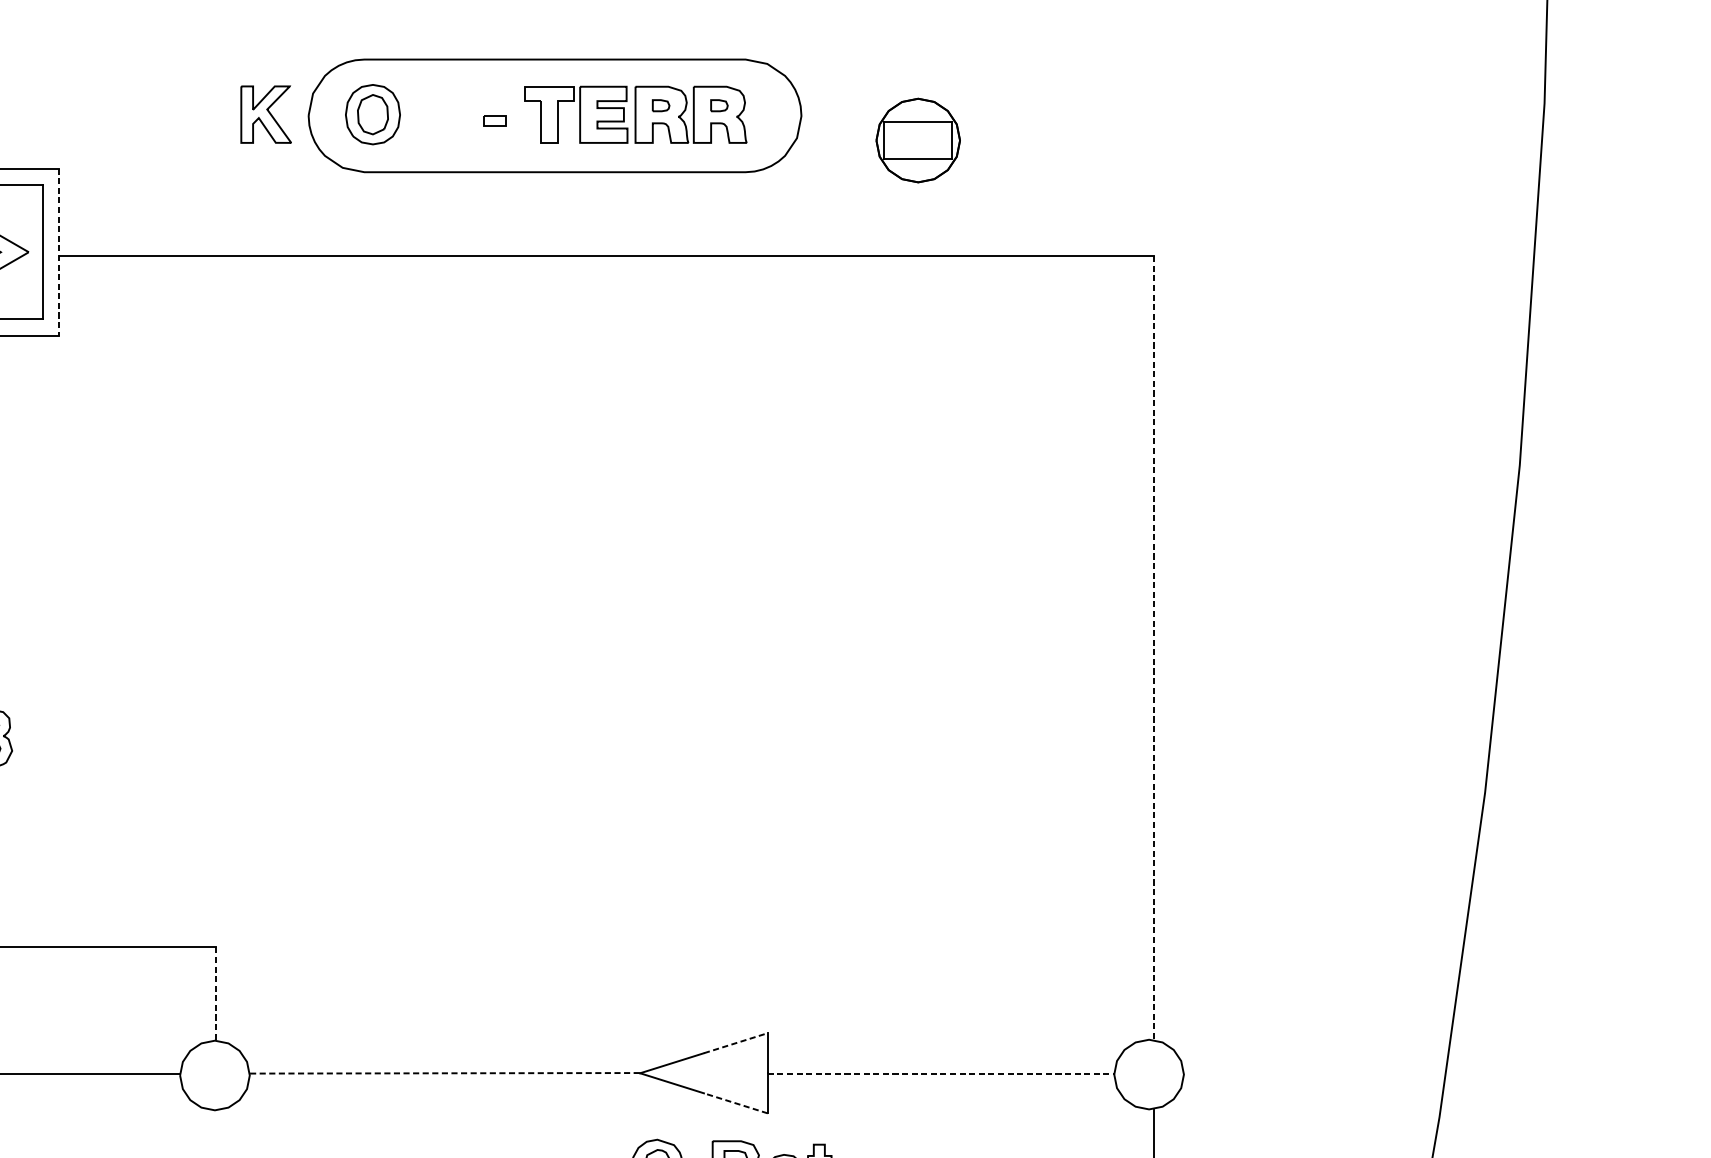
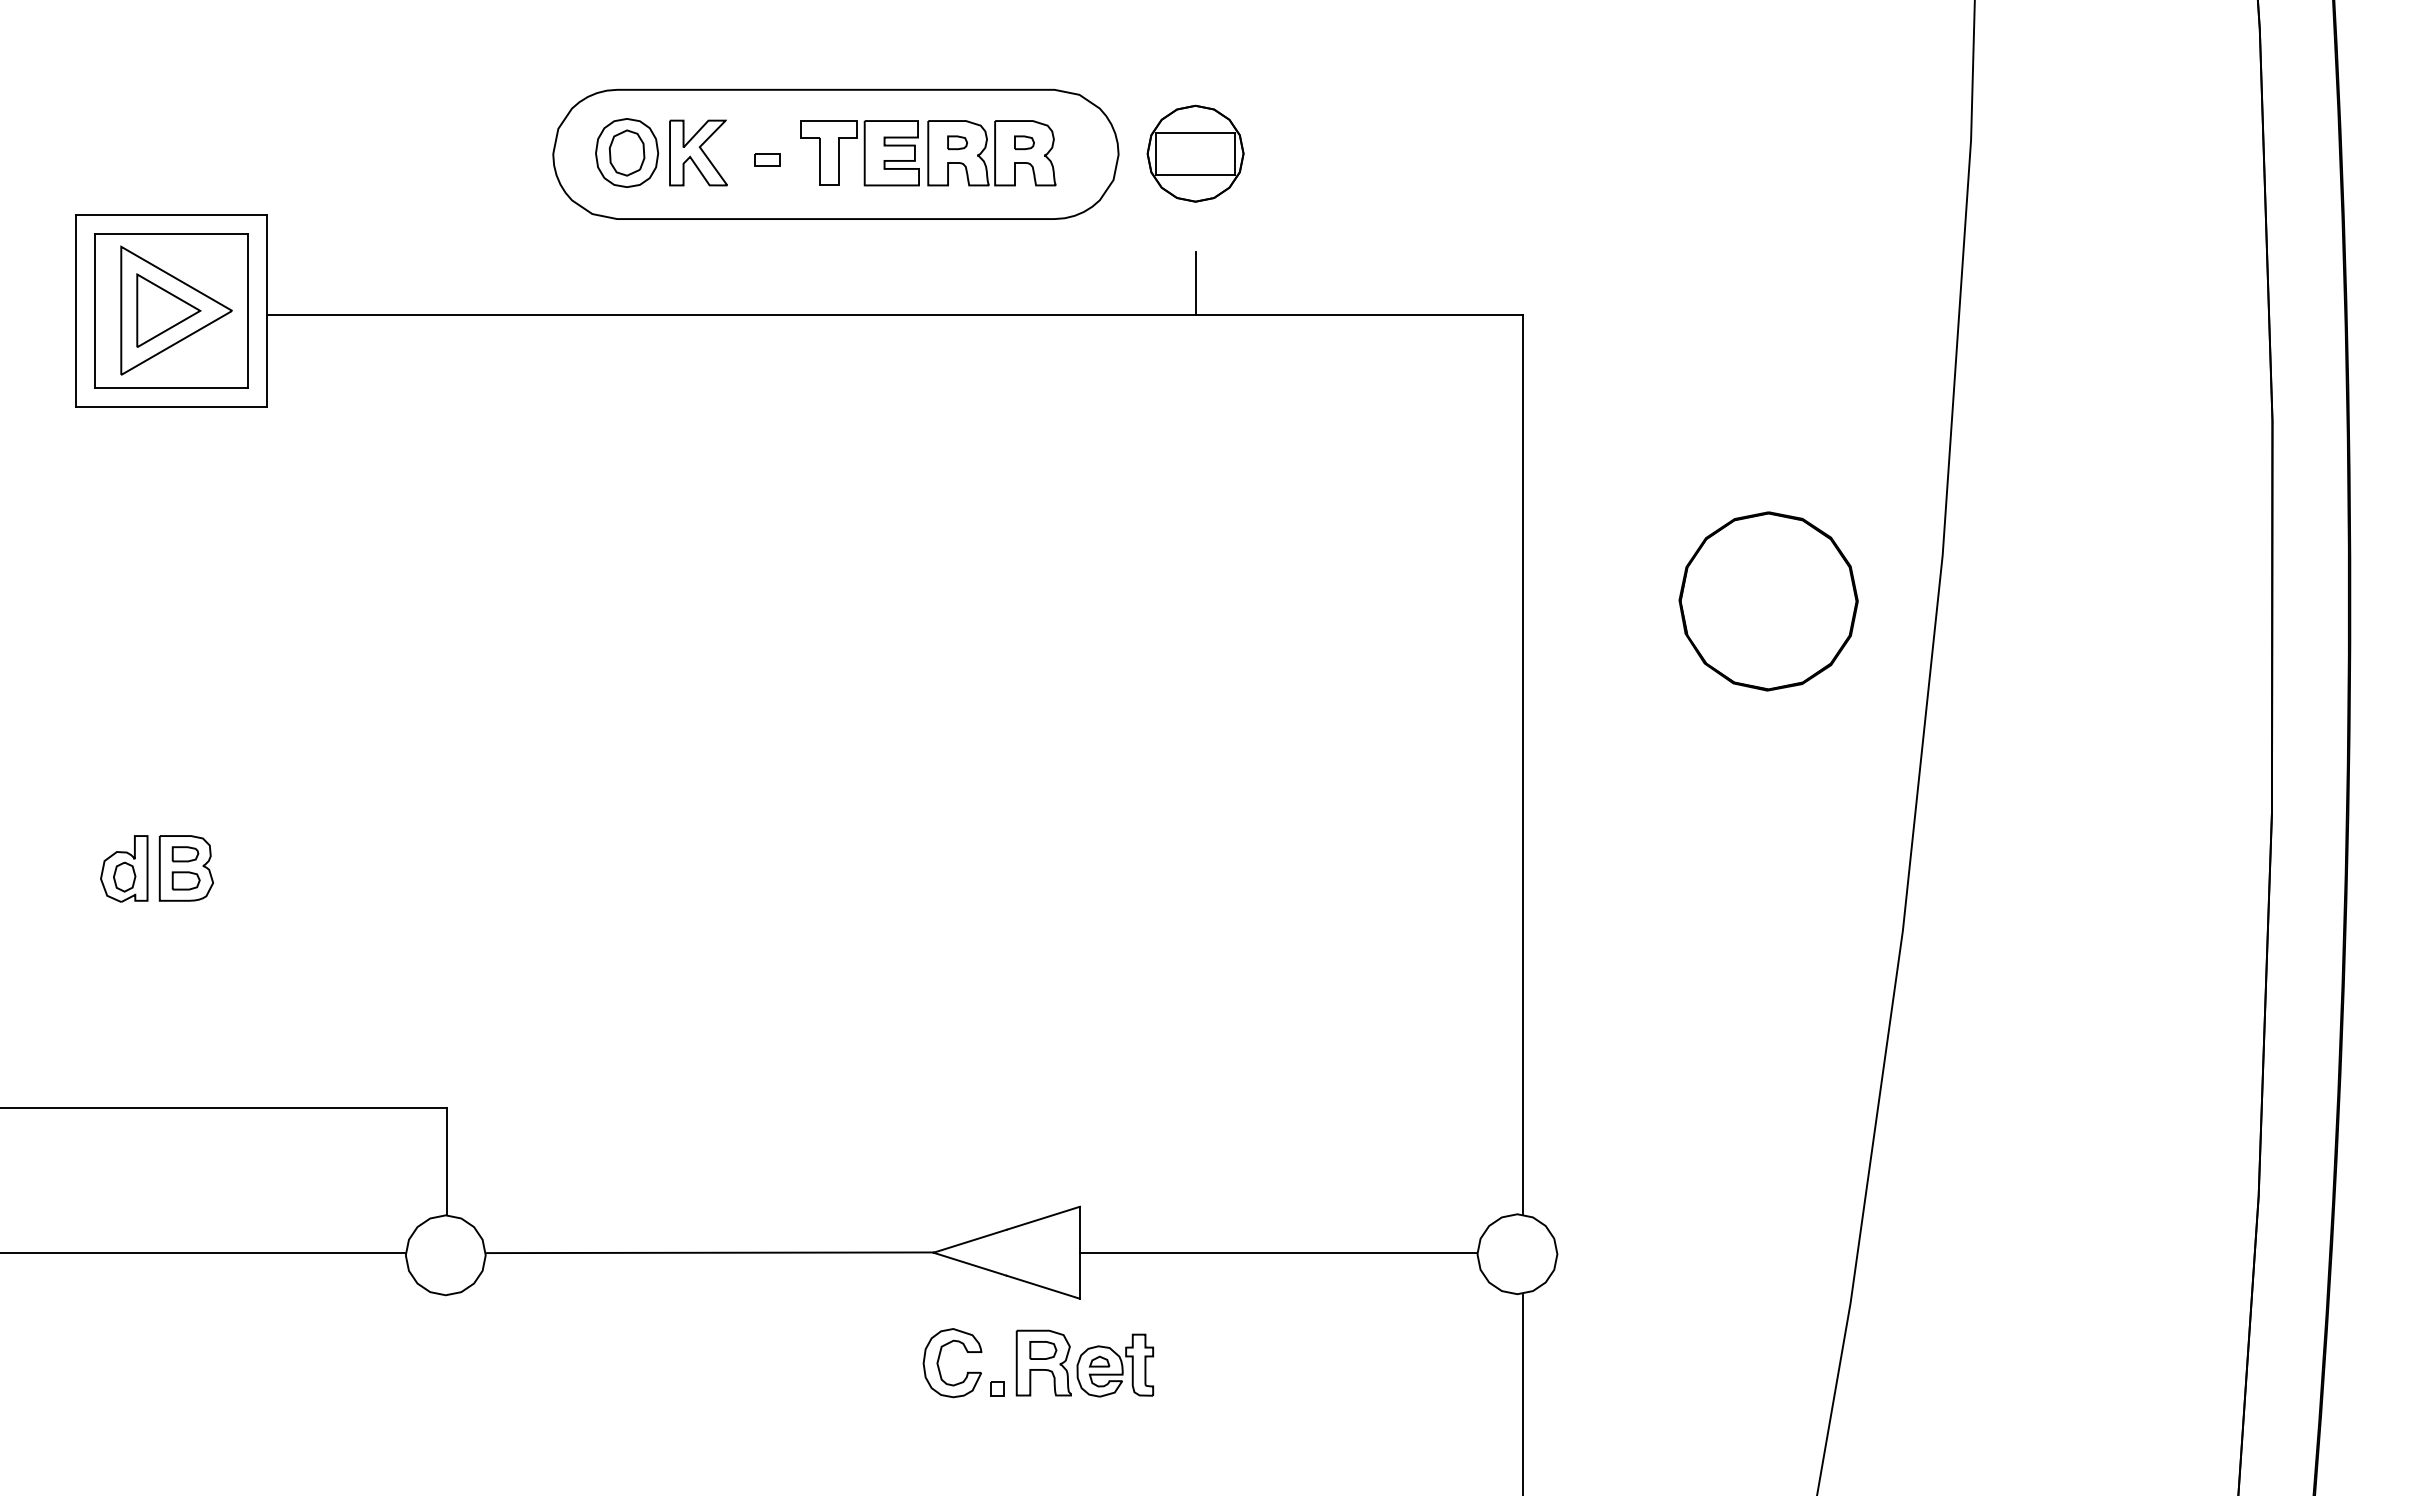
part: (266, 114) -> (698, 152), moved
part: (918, 140) -> (1195, 153), moved
line: (868, 228) -> (1195, 283), added
line: (59, 251) -> (267, 310), dashed -> solid
part: (1367, 505) -> (1768, 601), added
line: (1153, 647) -> (1522, 764), dashed -> solid
line: (215, 993) -> (446, 1161), dashed -> solid
line: (735, 1043) -> (1043, 1218), dashed -> solid
line: (445, 1073) -> (710, 1252), dashed -> solid
line: (940, 1073) -> (1278, 1253), dashed -> solid
line: (735, 1103) -> (1042, 1287), dashed -> solid

